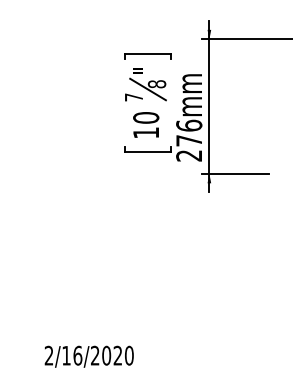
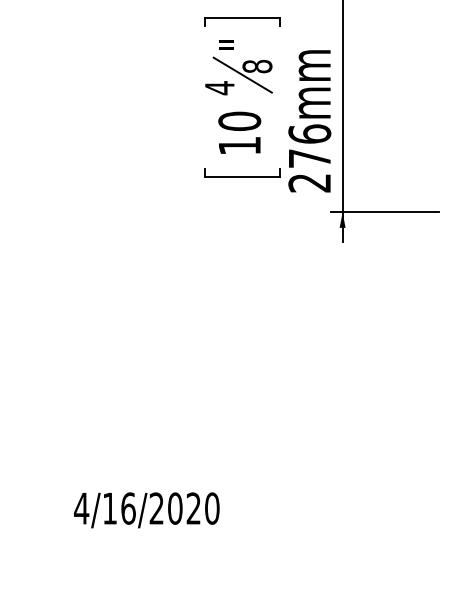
text: (133, 97) -> (219, 88), 7 -> 4
text: (48, 355) -> (80, 508), 2/16/2020 -> 4/16/2020

